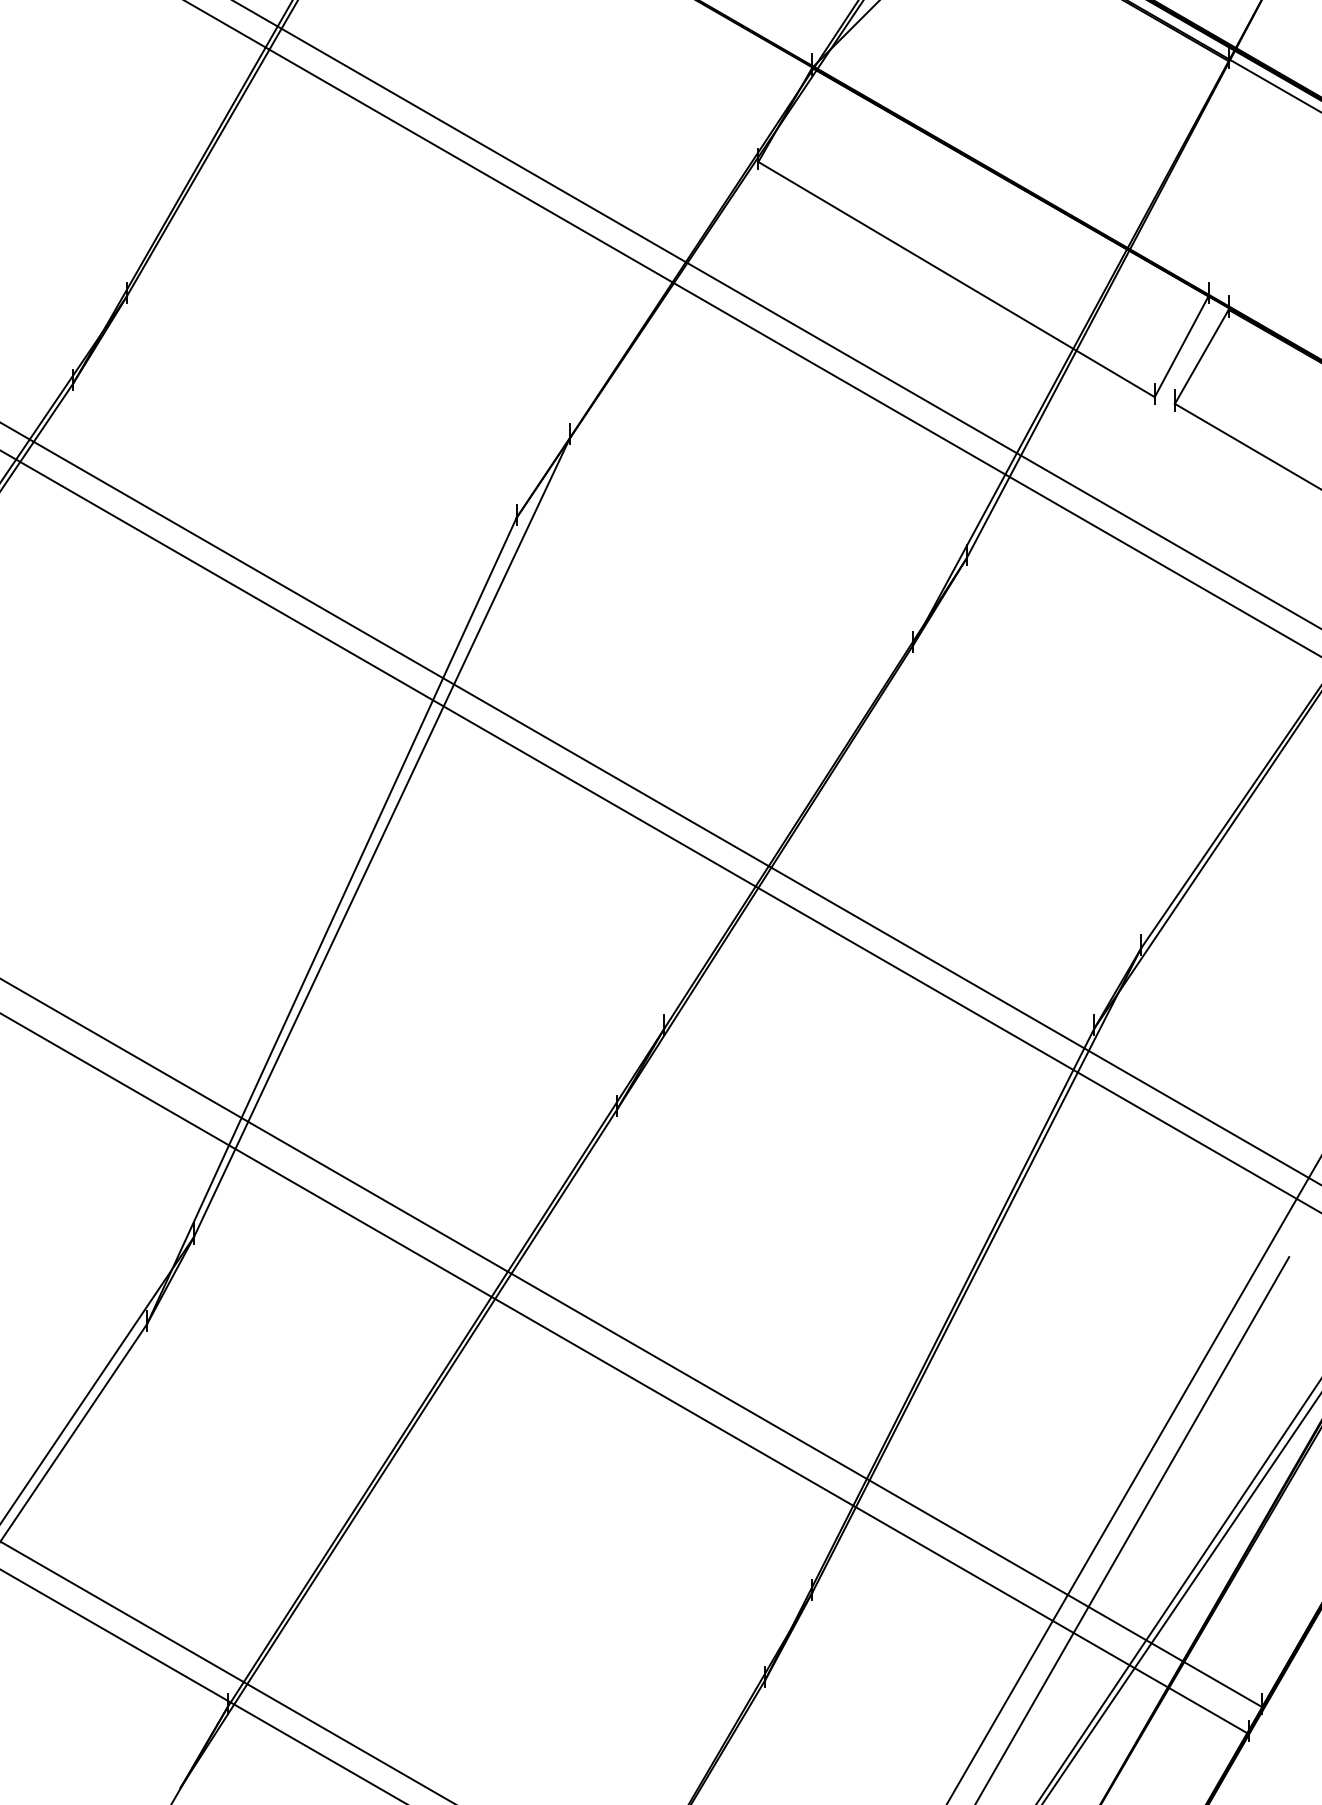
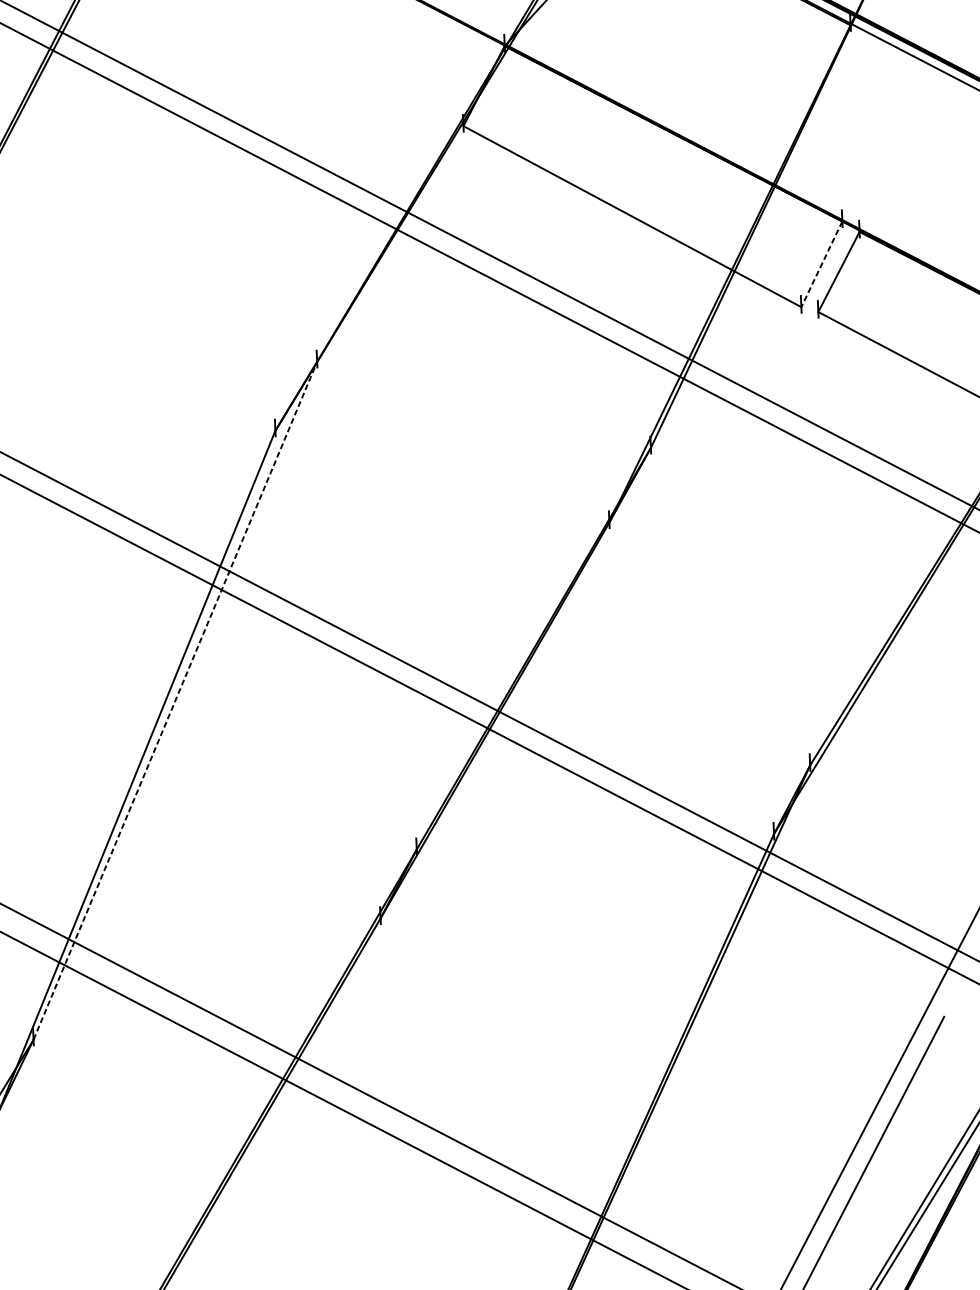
line: (1181, 347) -> (821, 264), solid -> dashed
line: (382, 837) -> (175, 701), solid -> dashed

